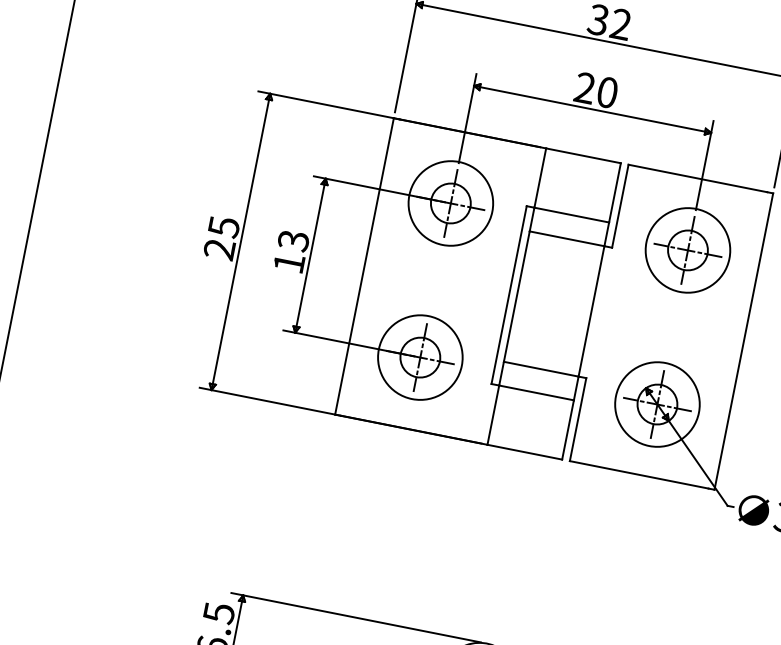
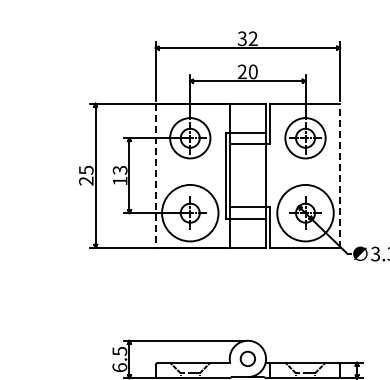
line: (363, 267) -> (155, 176), solid -> dashed
line: (744, 341) -> (340, 175), solid -> dashed
circle: (420, 358) -> (190, 213), size x1.4
circle: (657, 405) -> (305, 213), size x1.4

